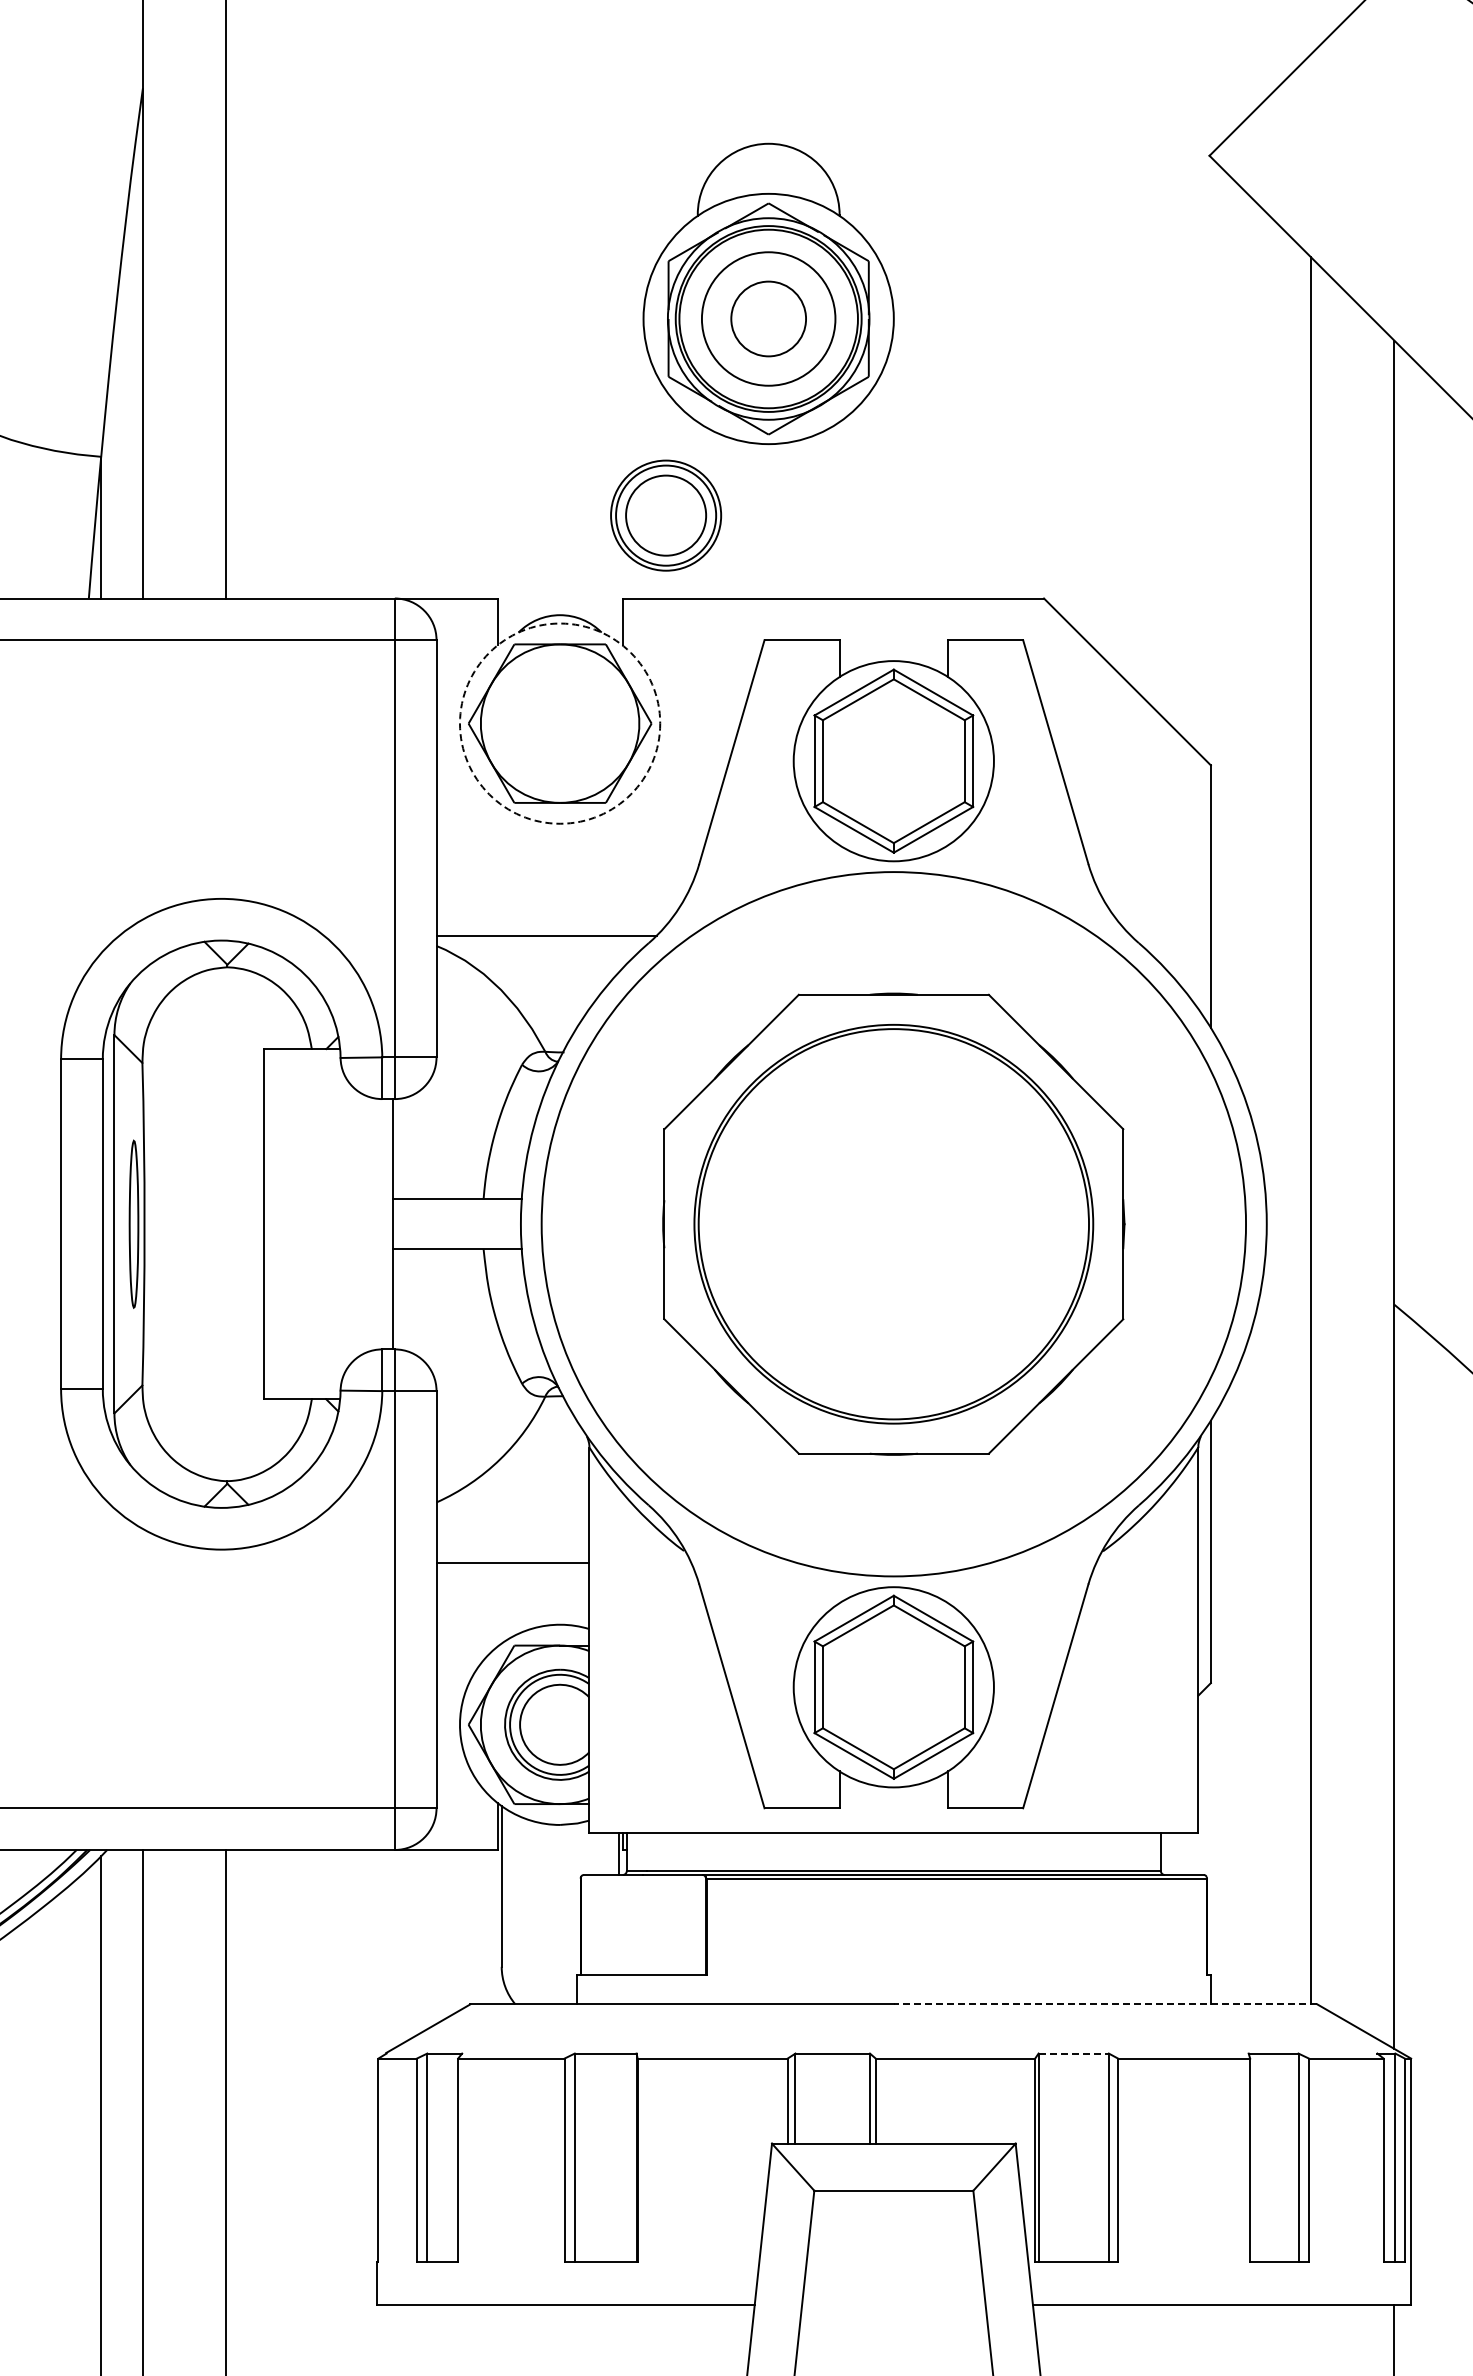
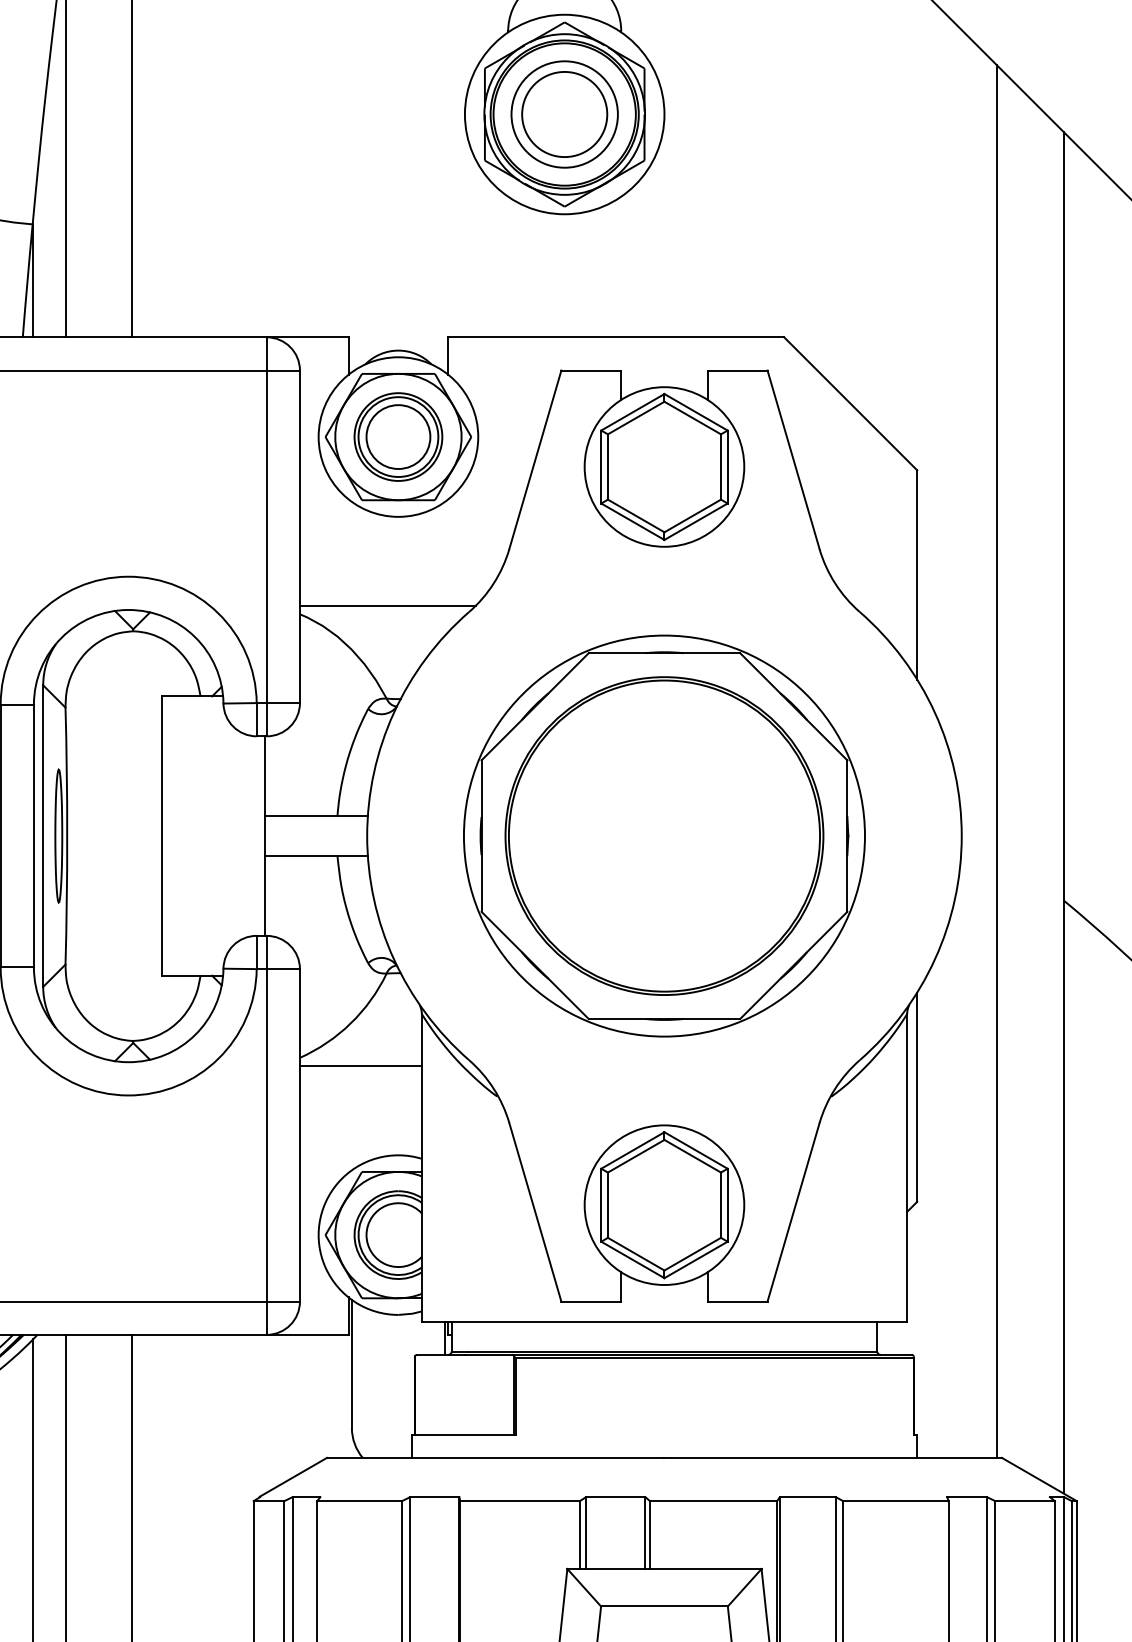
circle: (768, 318) -> (564, 114), size x1.43
part: (666, 515) -> (398, 436), moved
circle: (559, 723) -> (397, 436), dashed -> solid
circle: (893, 1223) -> (664, 835), size x0.71
line: (512, 1562) -> (360, 1065), moved
line: (1105, 2004) -> (833, 1458), dashed -> solid
line: (1074, 2053) -> (808, 1497), dashed -> solid

